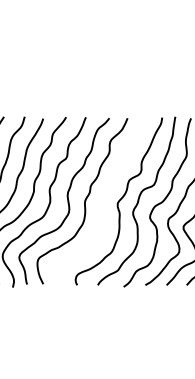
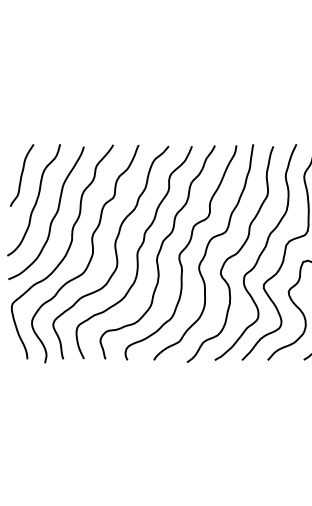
curve: (101, 201) -> (158, 252), added

